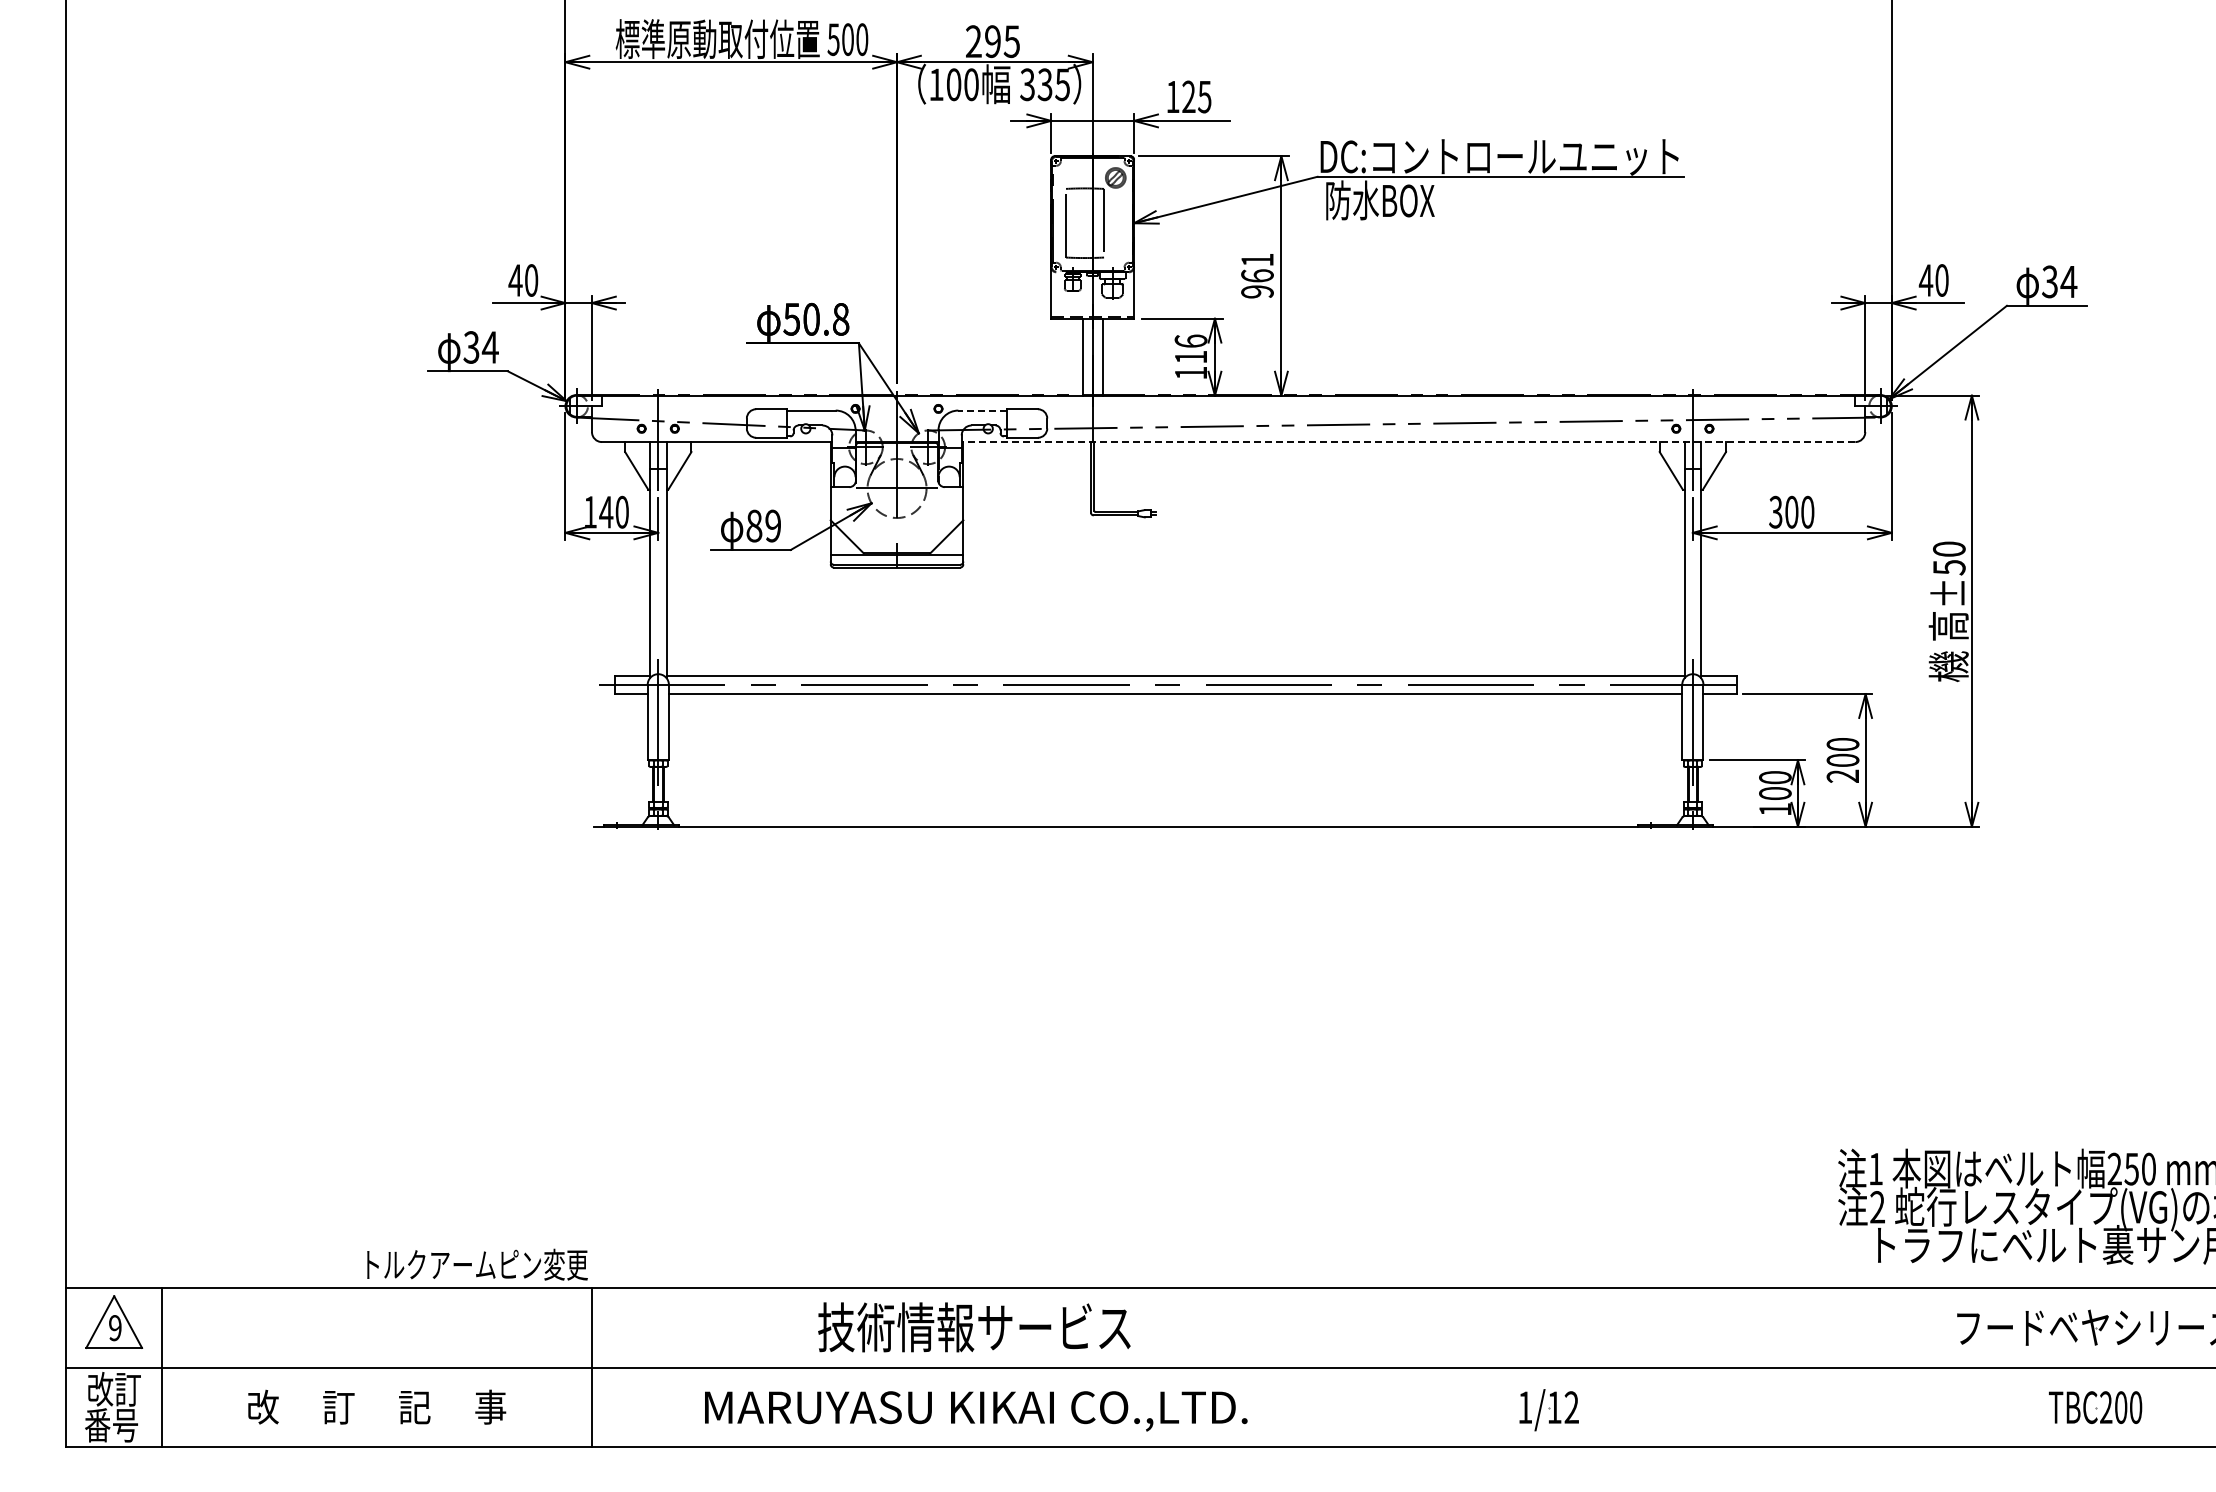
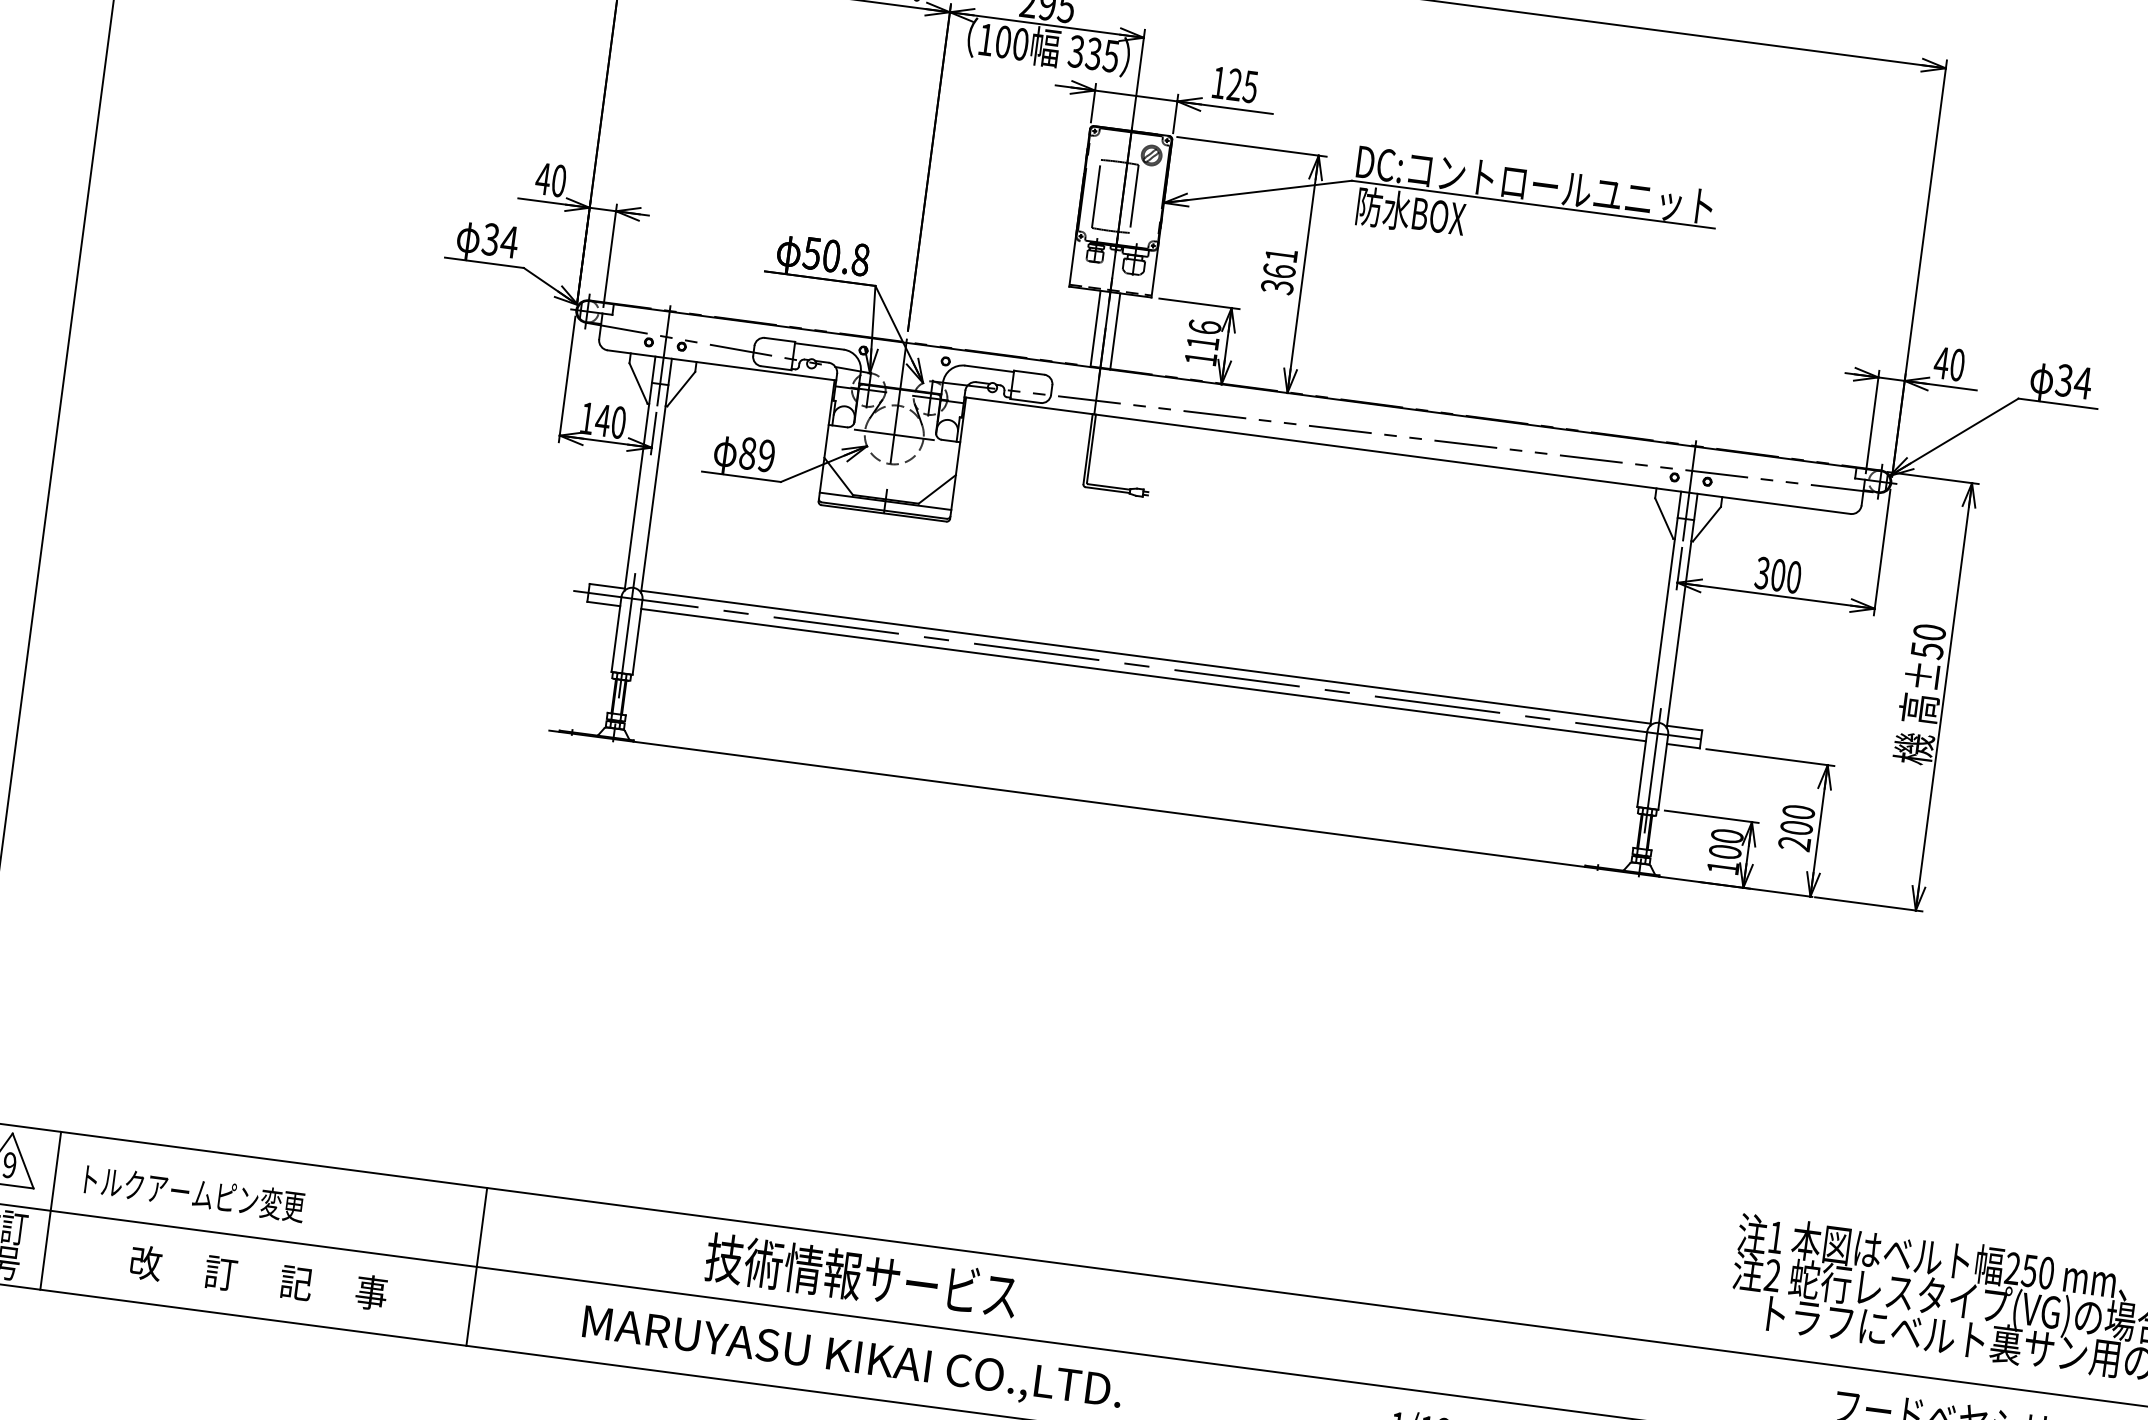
text: (1257, 291) -> (1277, 286), 961 -> 361
line: (982, 410) -> (989, 368), dashed -> solid
line: (1408, 442) -> (1407, 456), dashed -> solid
text: (477, 1264) -> (194, 1193), moved

